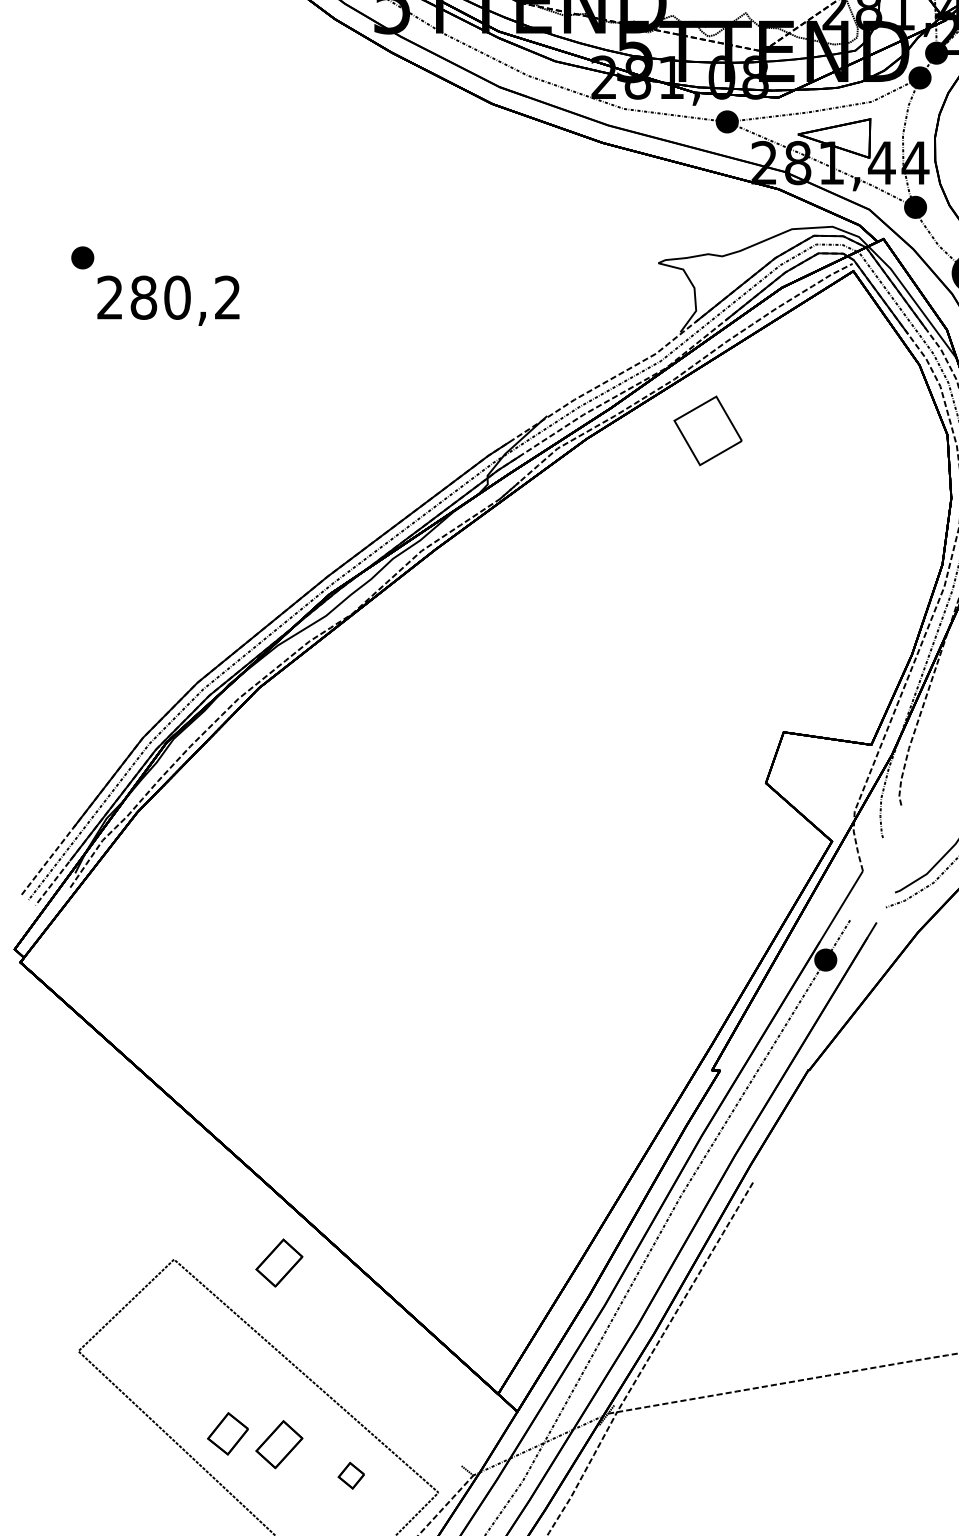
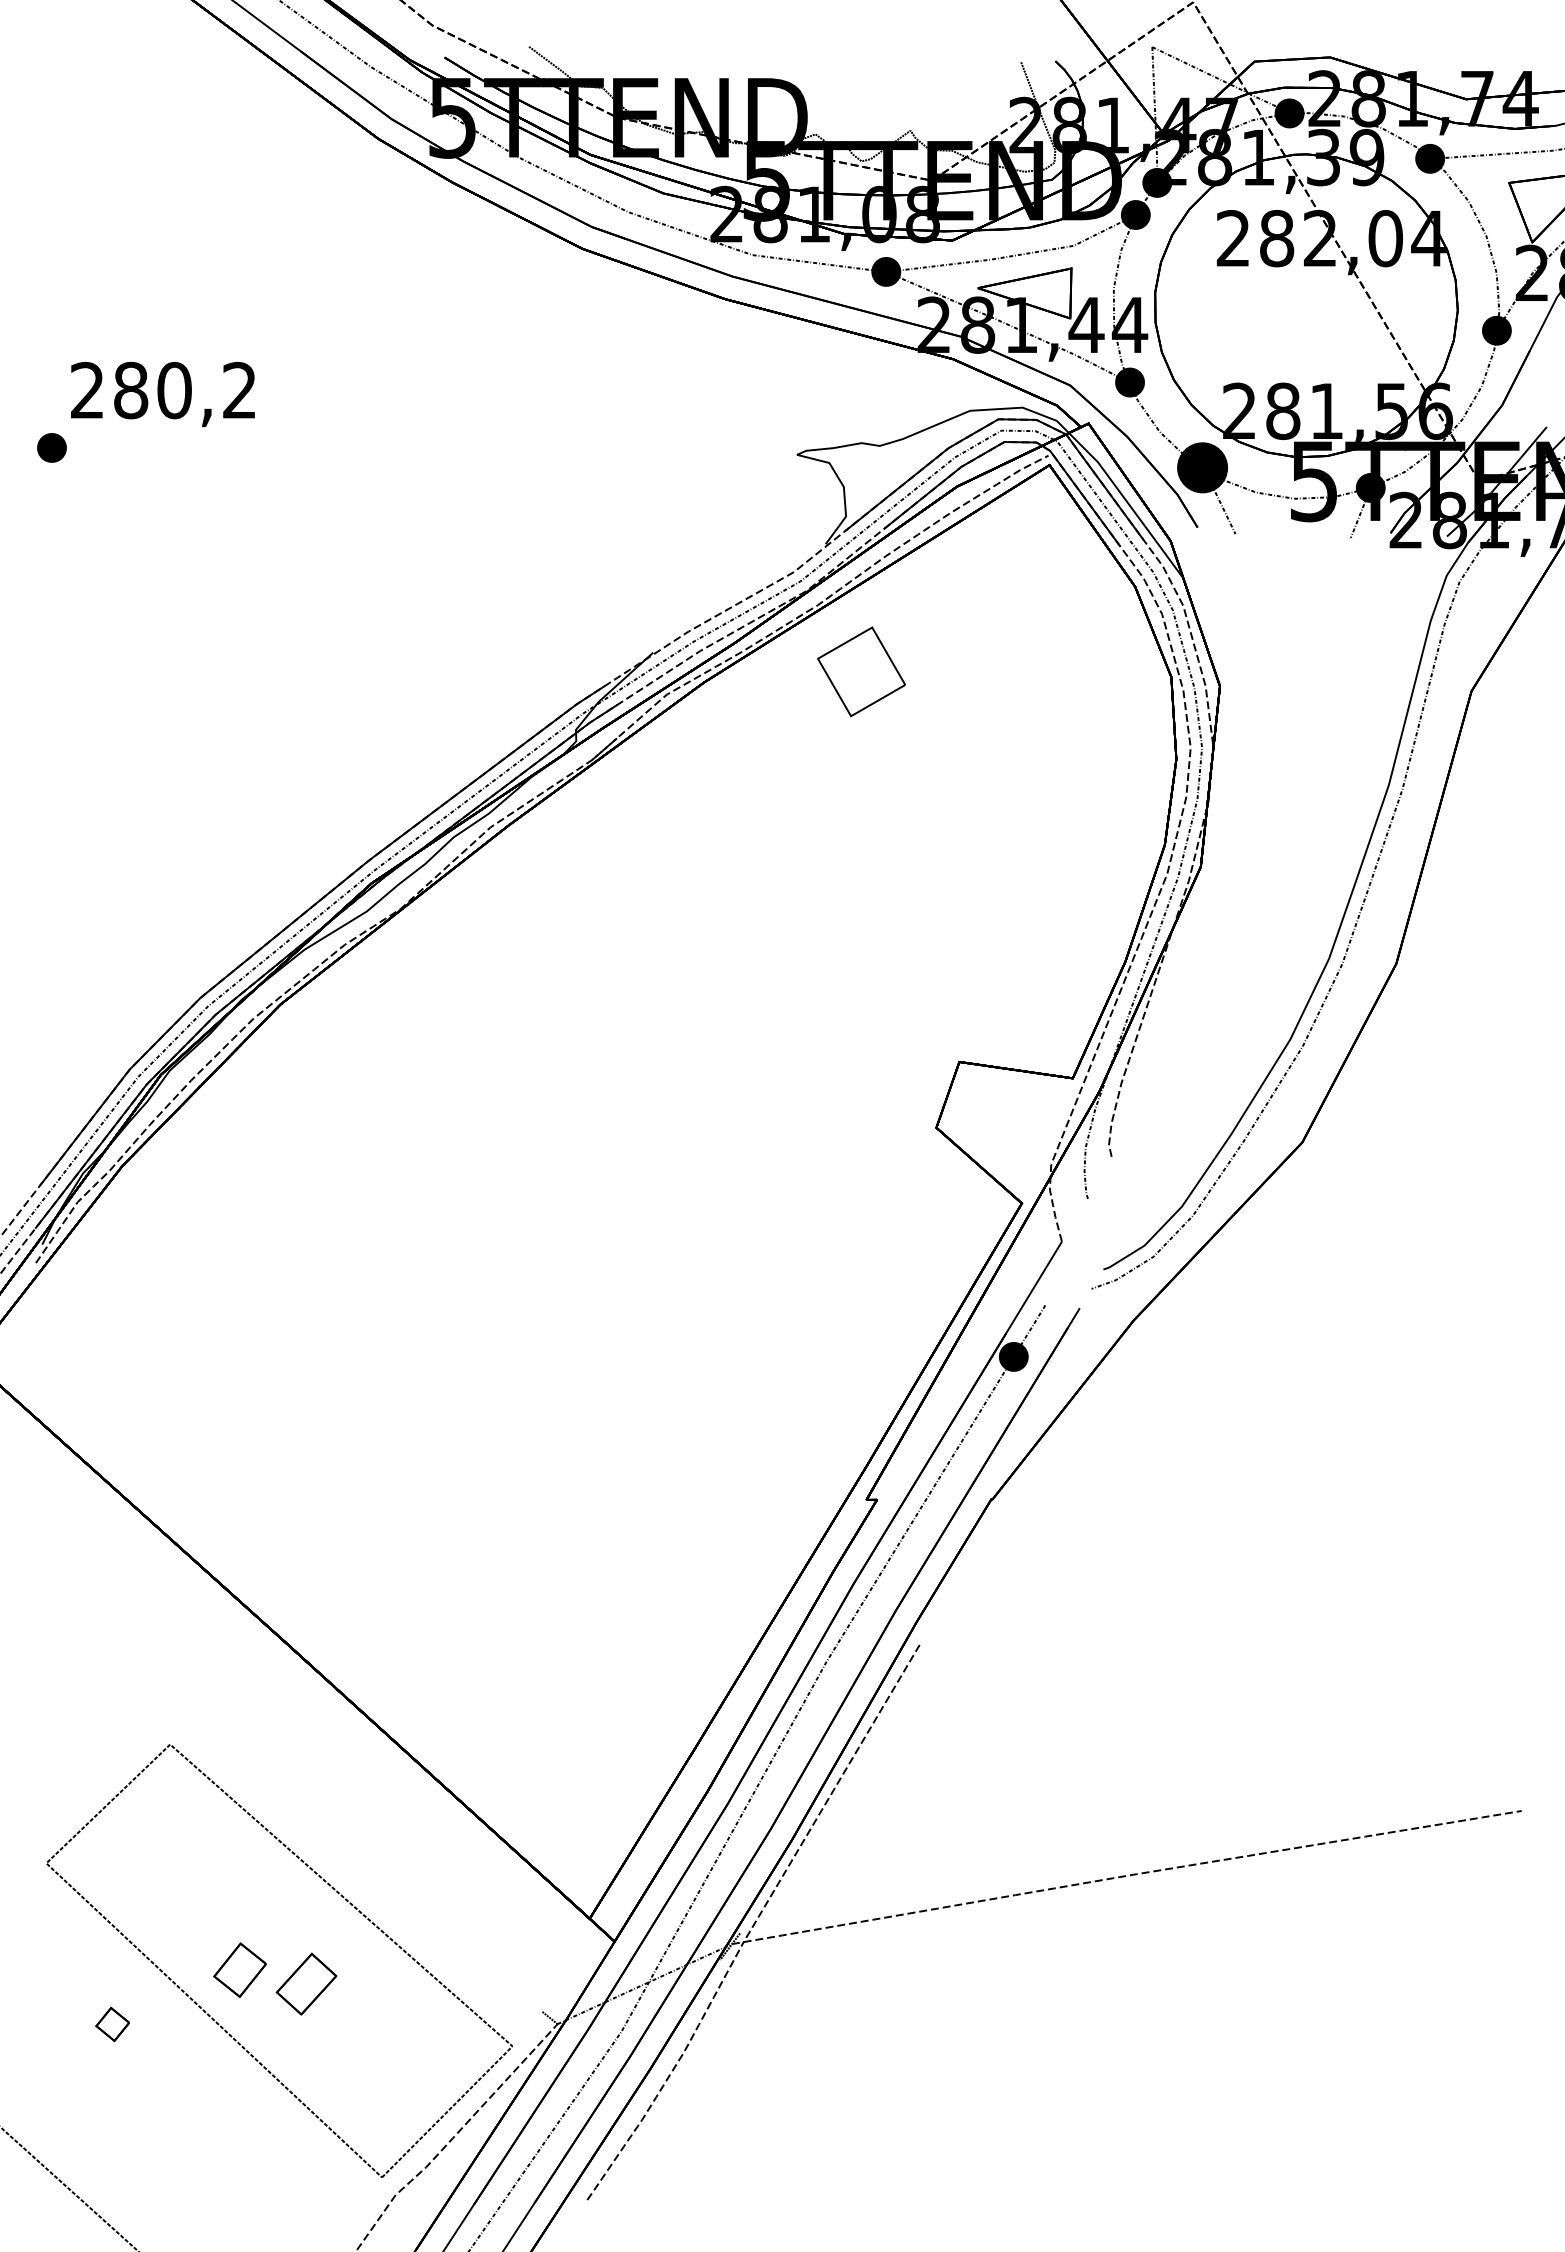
text: (168, 300) -> (162, 394), moved
part: (279, 1262) -> (306, 1748), removed
part: (351, 1475) -> (112, 2024), moved

